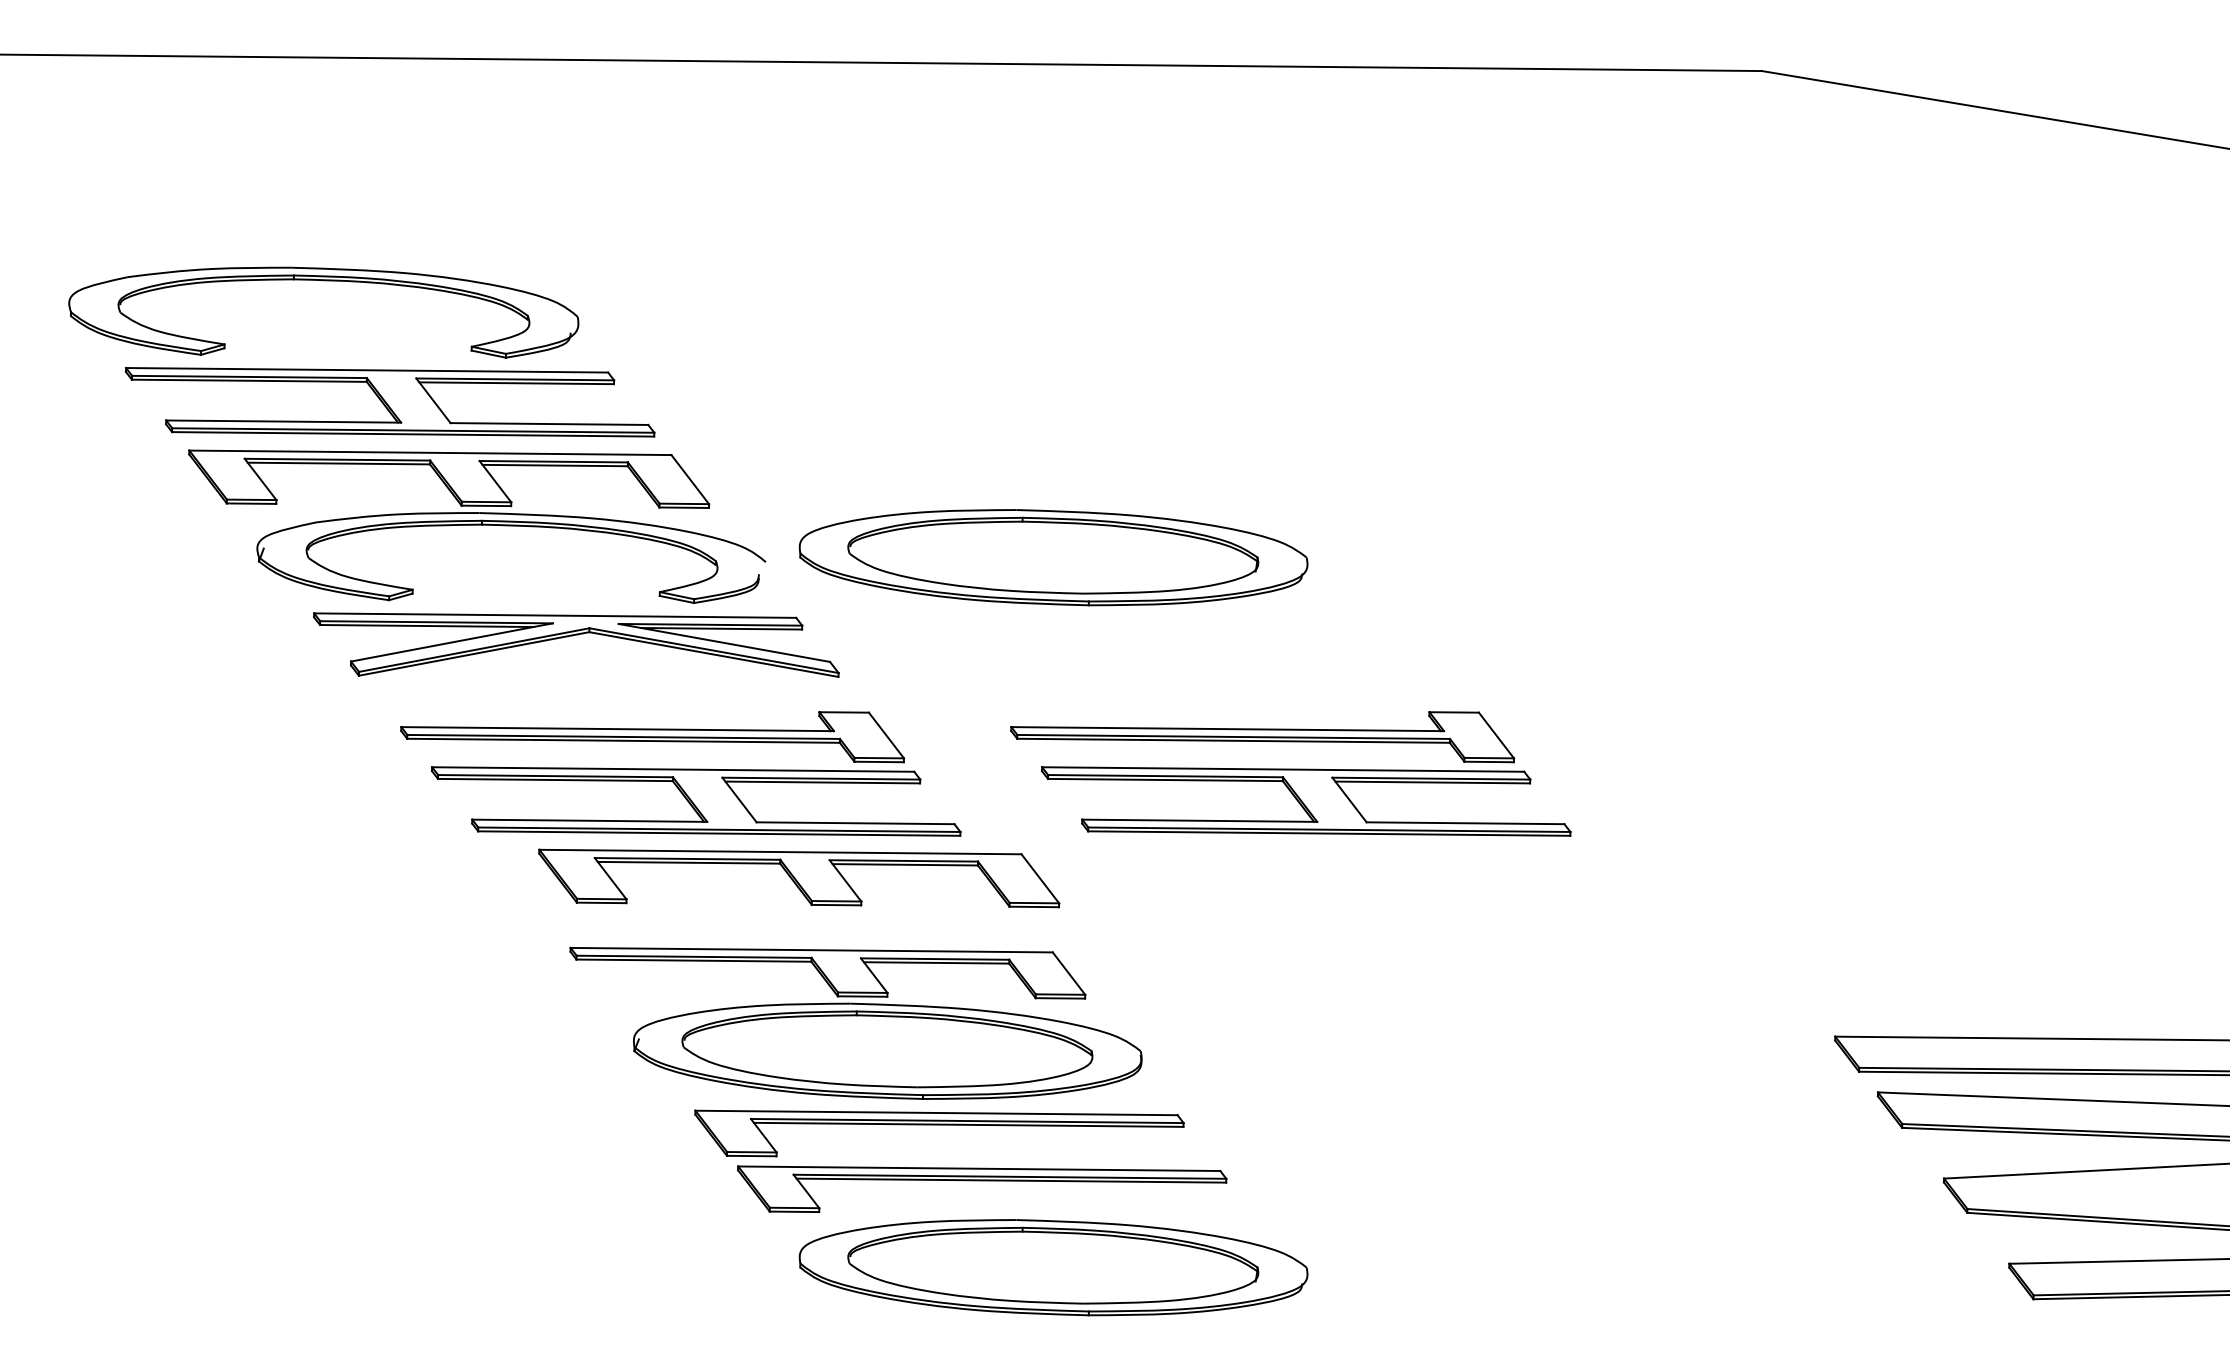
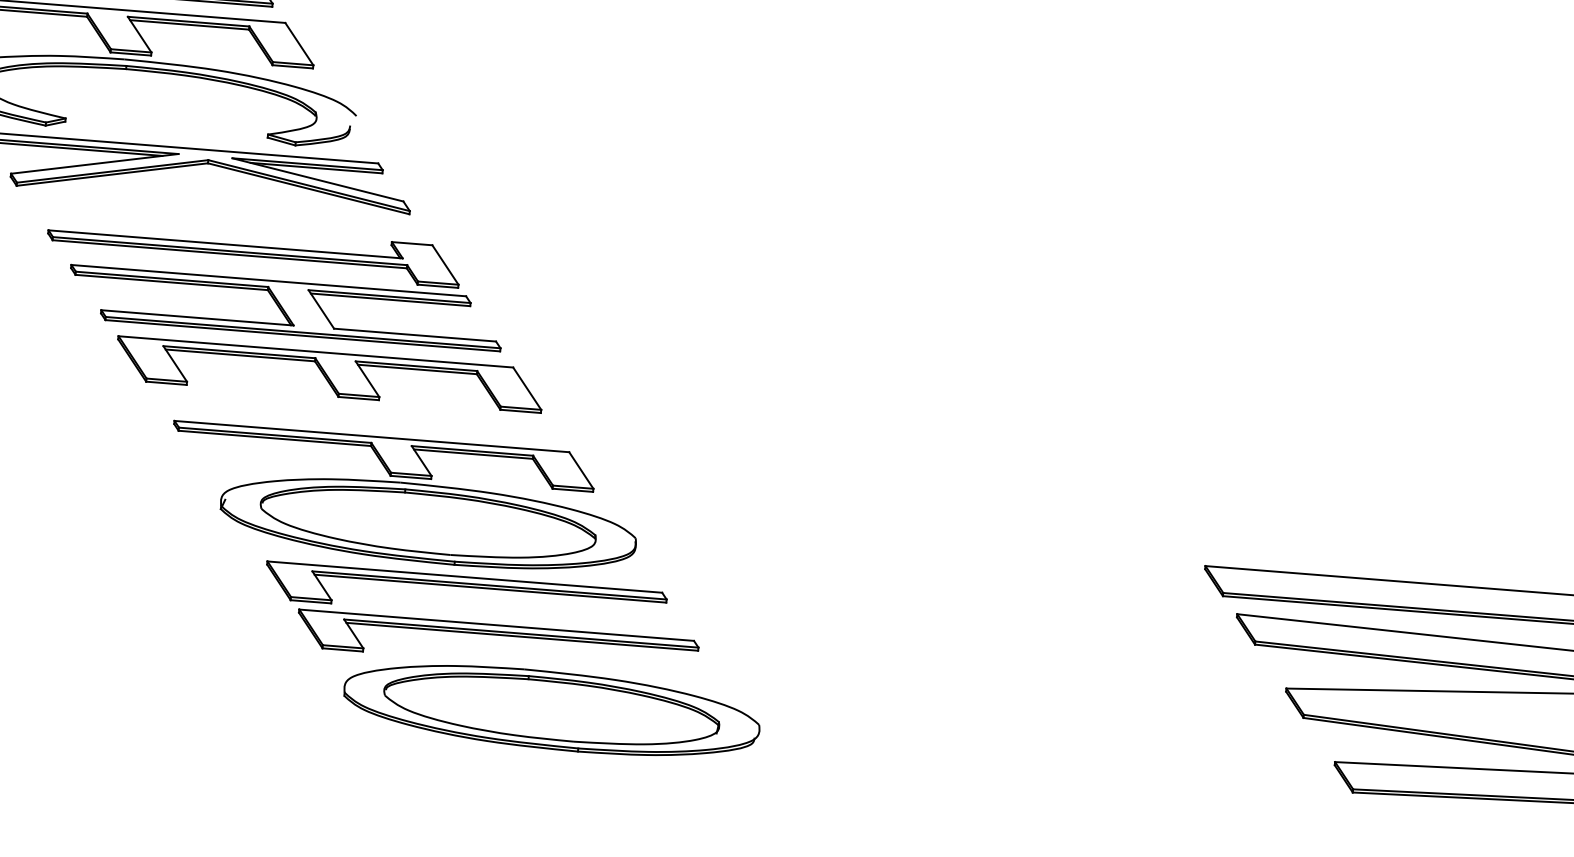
part: (1053, 557) -> (592, 128), removed
part: (1290, 773) -> (774, 319), removed
part: (799, 878) -> (329, 374), moved

